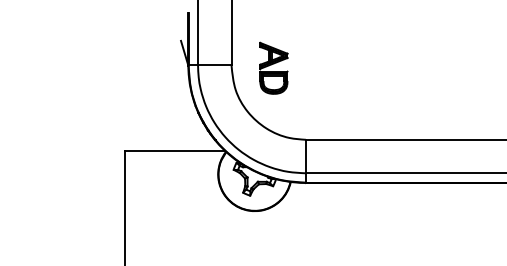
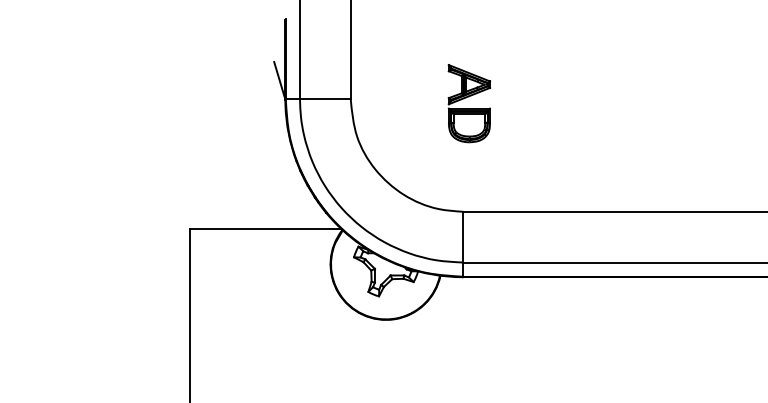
part: (273, 67) -> (468, 102), moved

